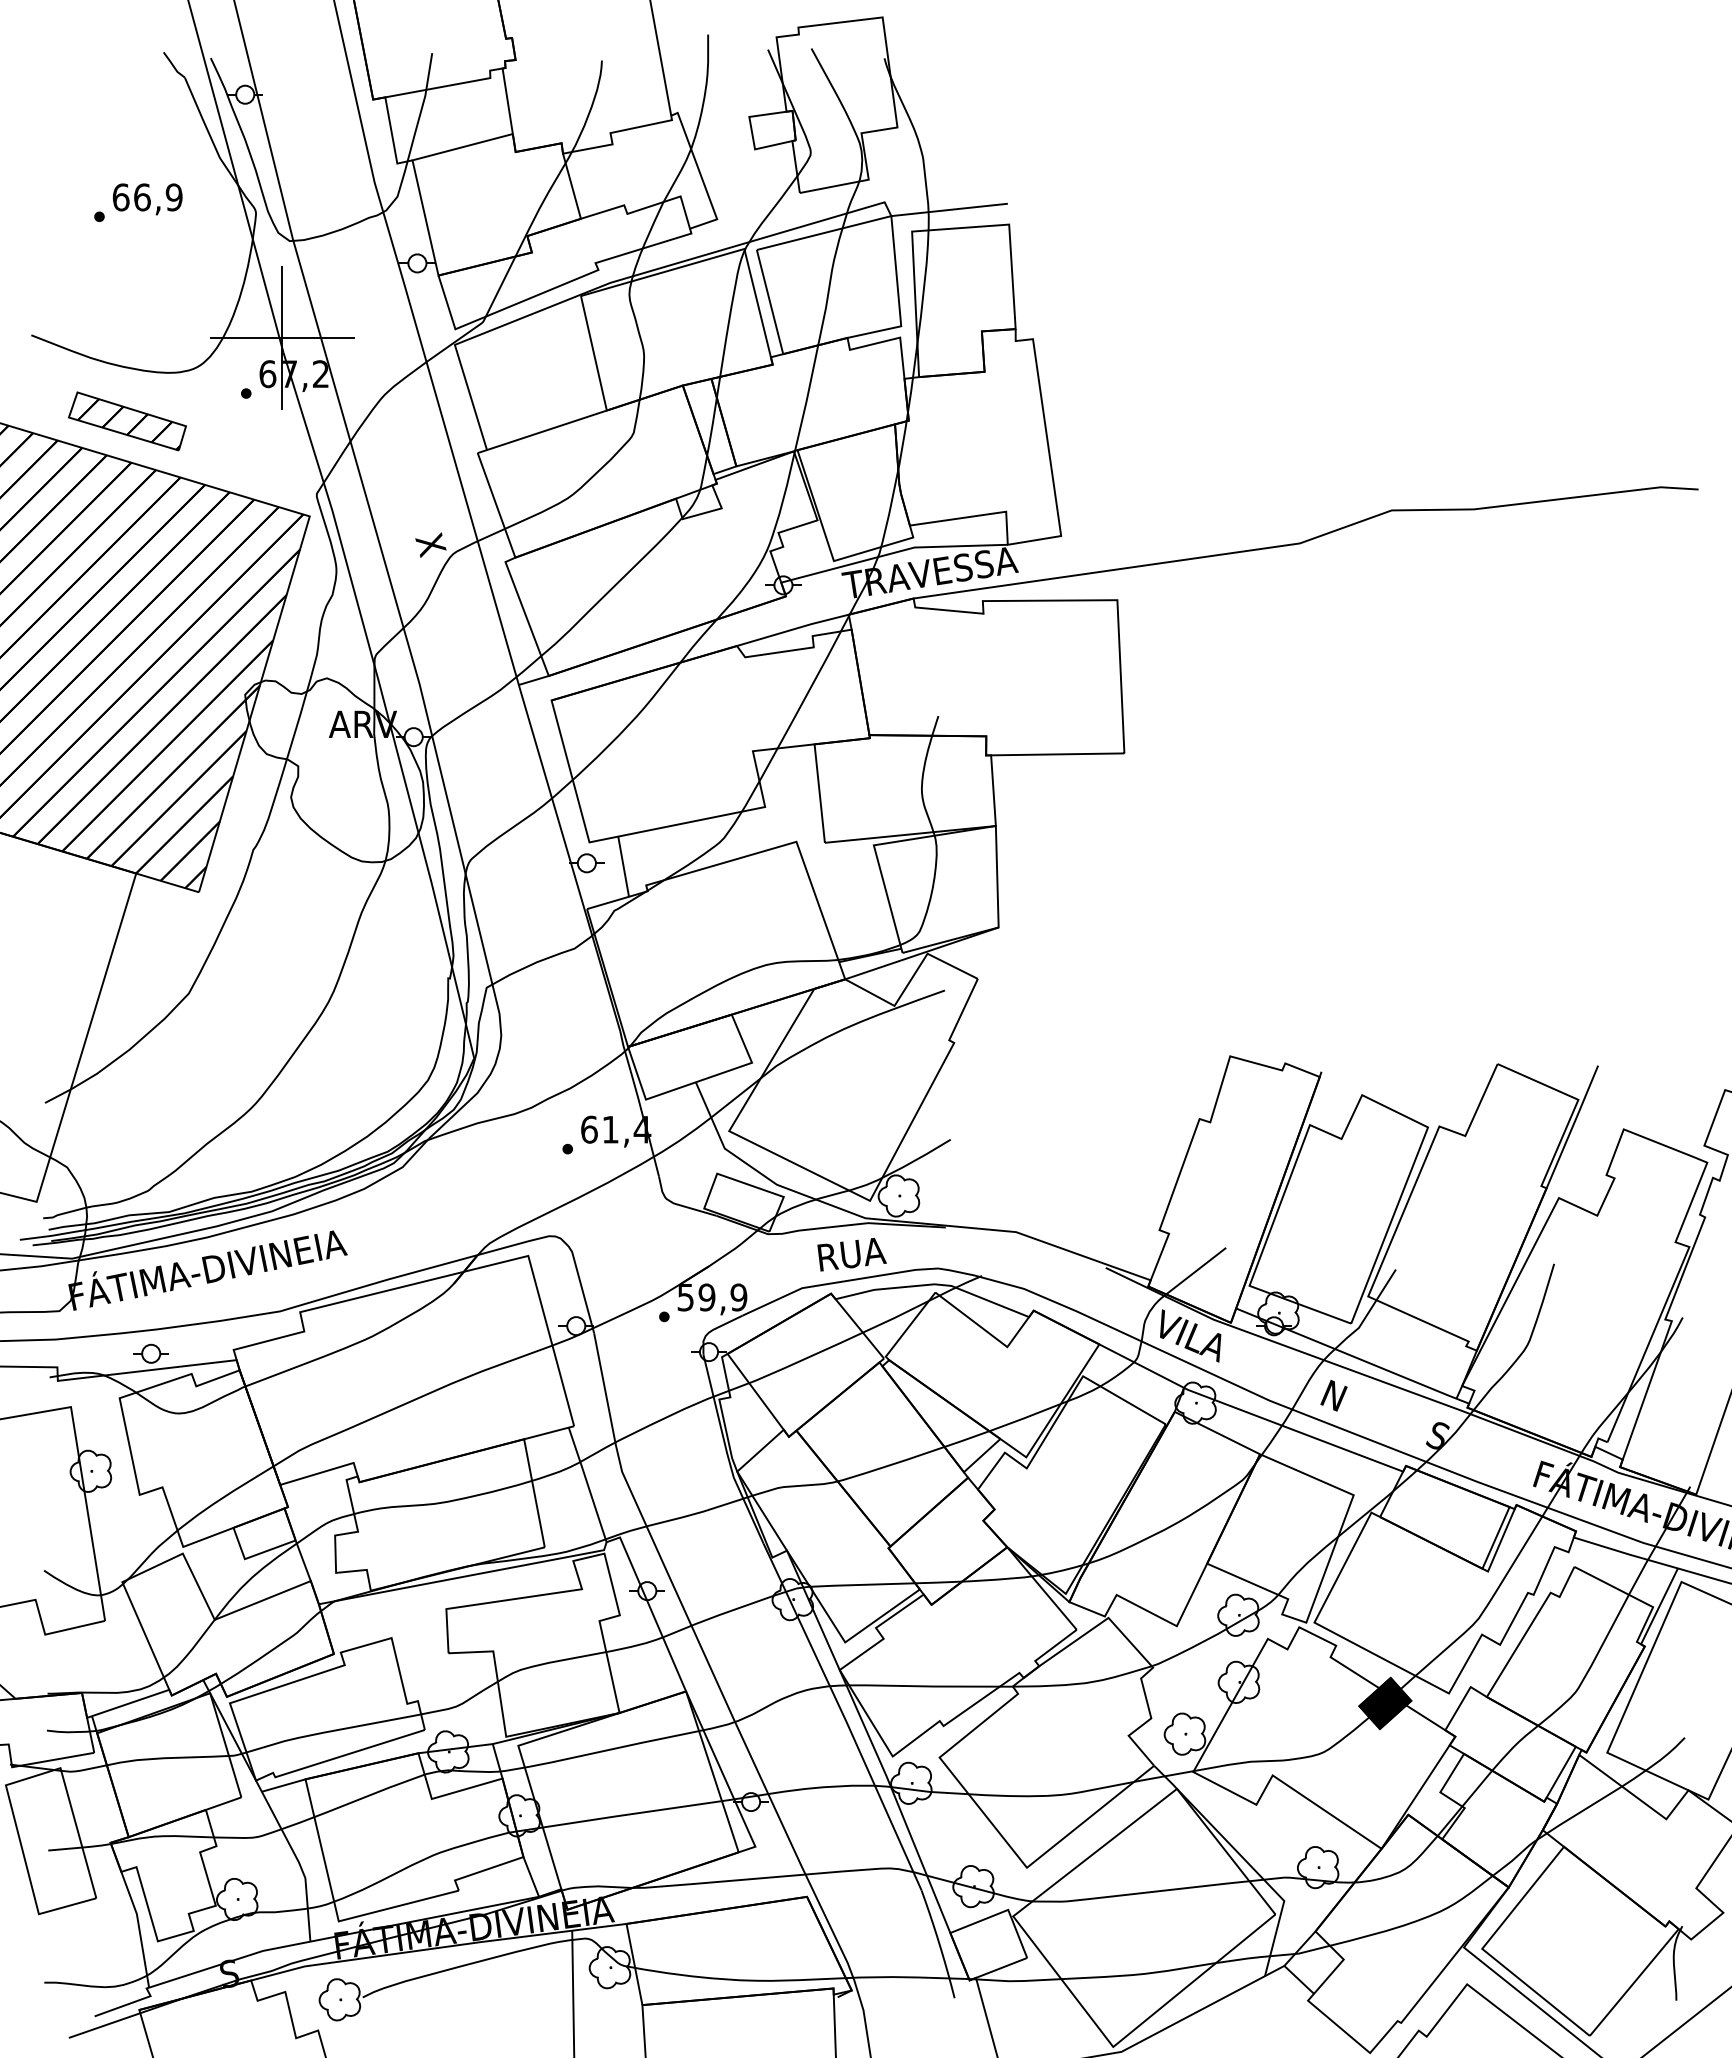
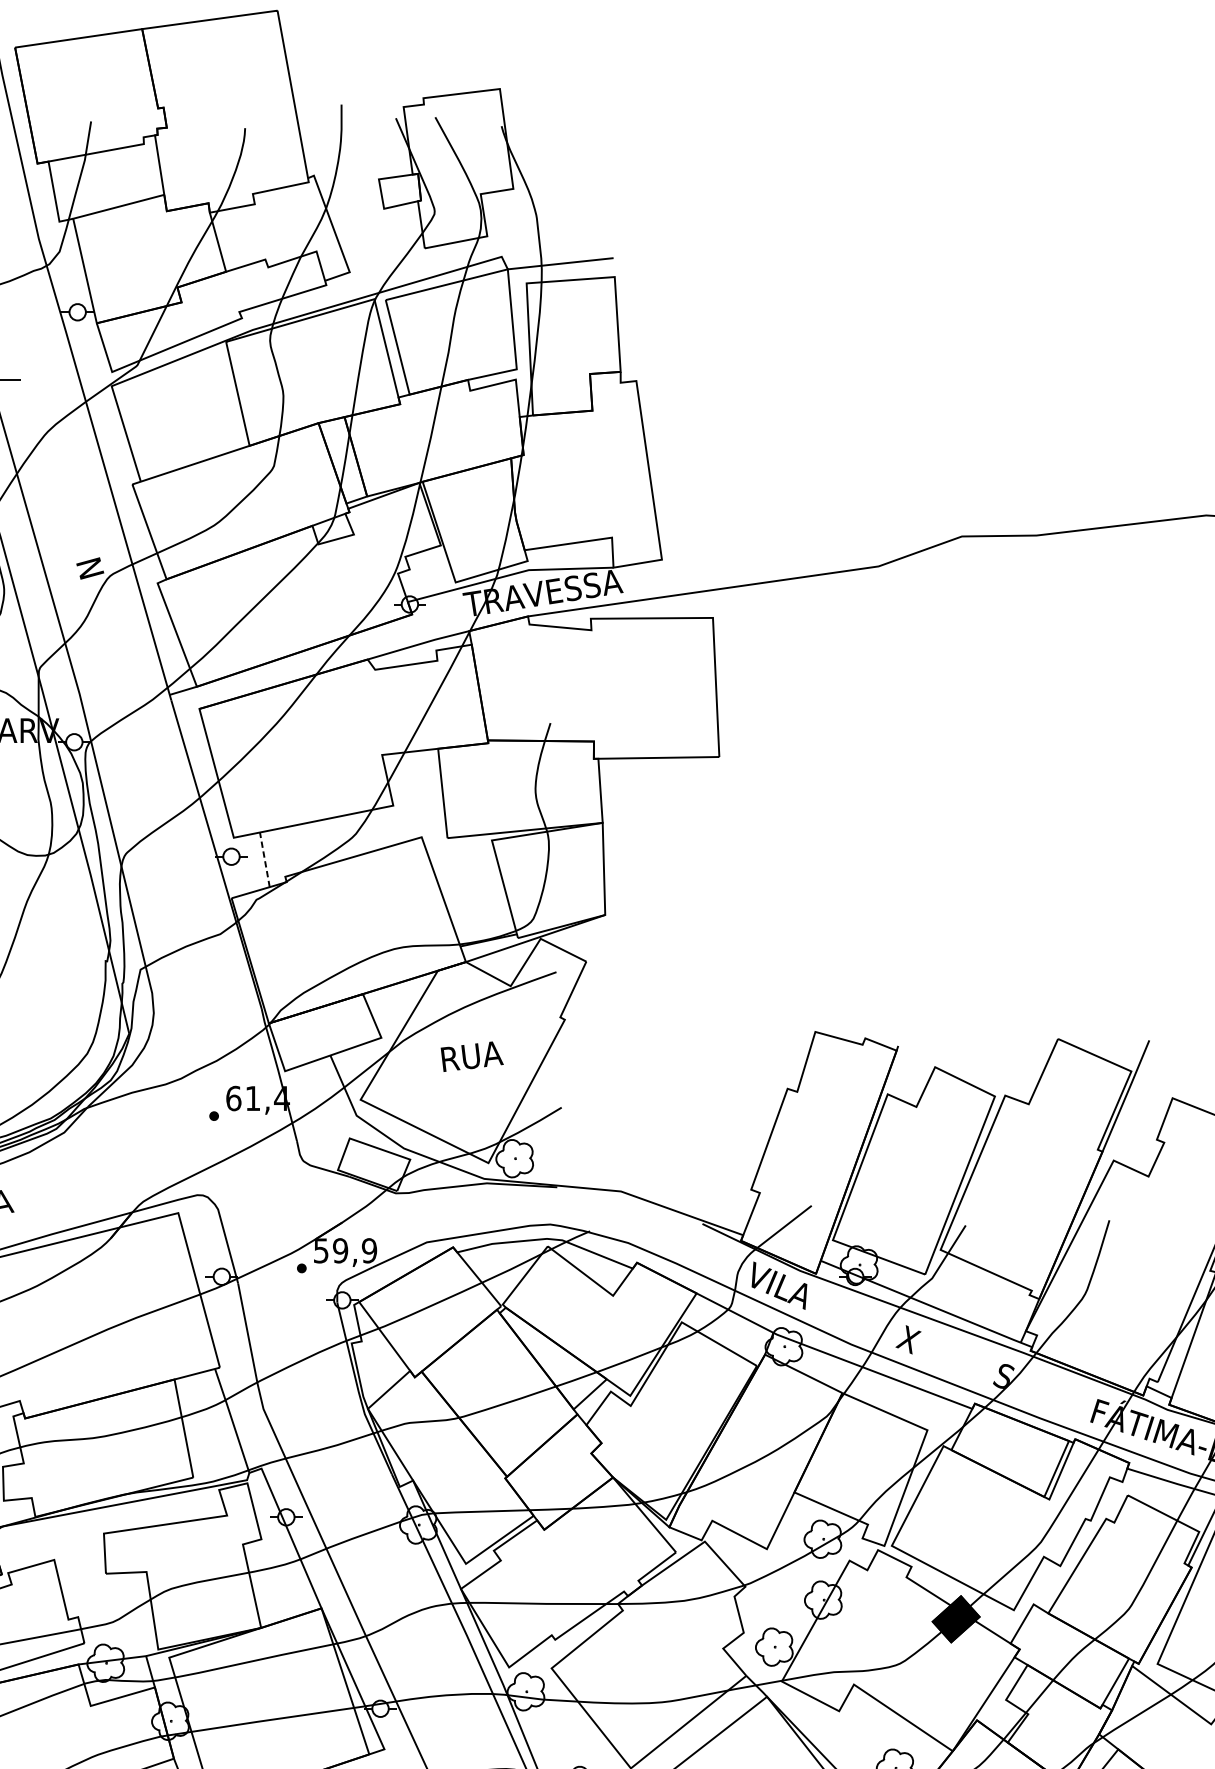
text: (430, 544) -> (89, 567), X -> N
line: (623, 866) -> (264, 859), solid -> dashed
text: (851, 1254) -> (471, 1056), moved
text: (1332, 1395) -> (908, 1339), N -> X

